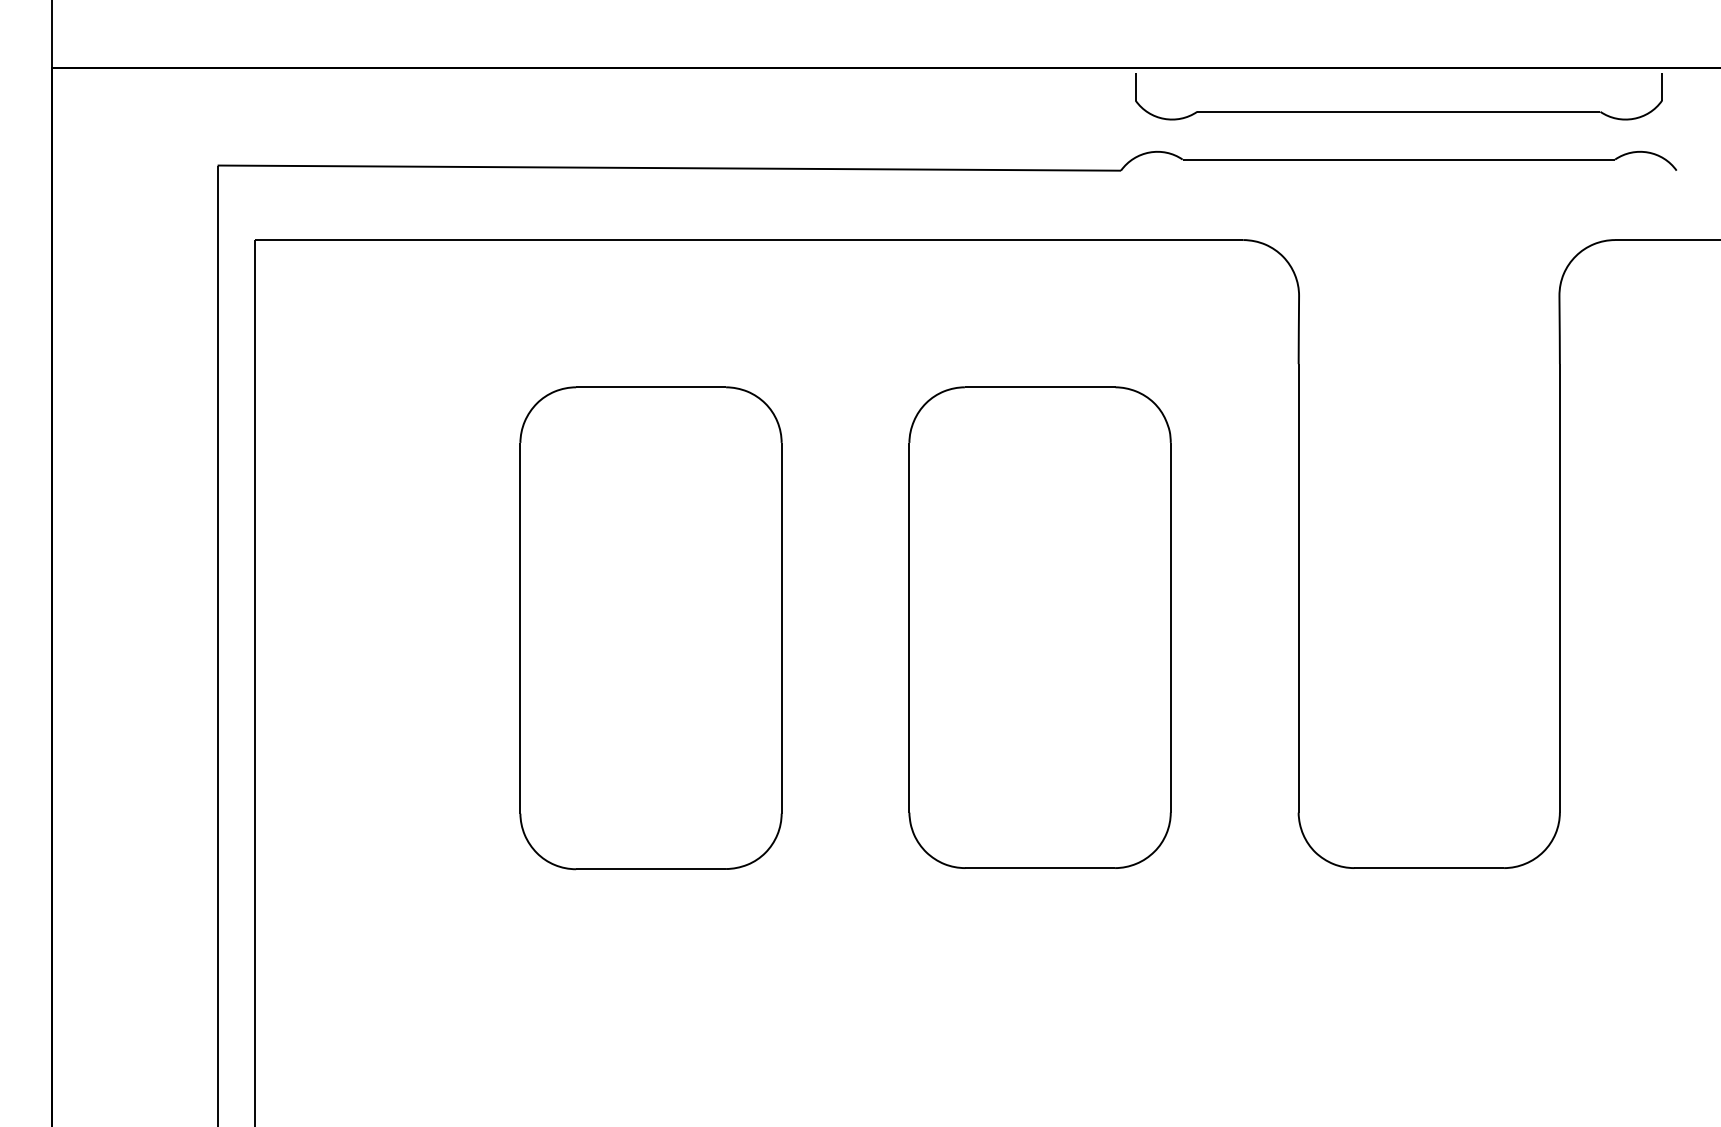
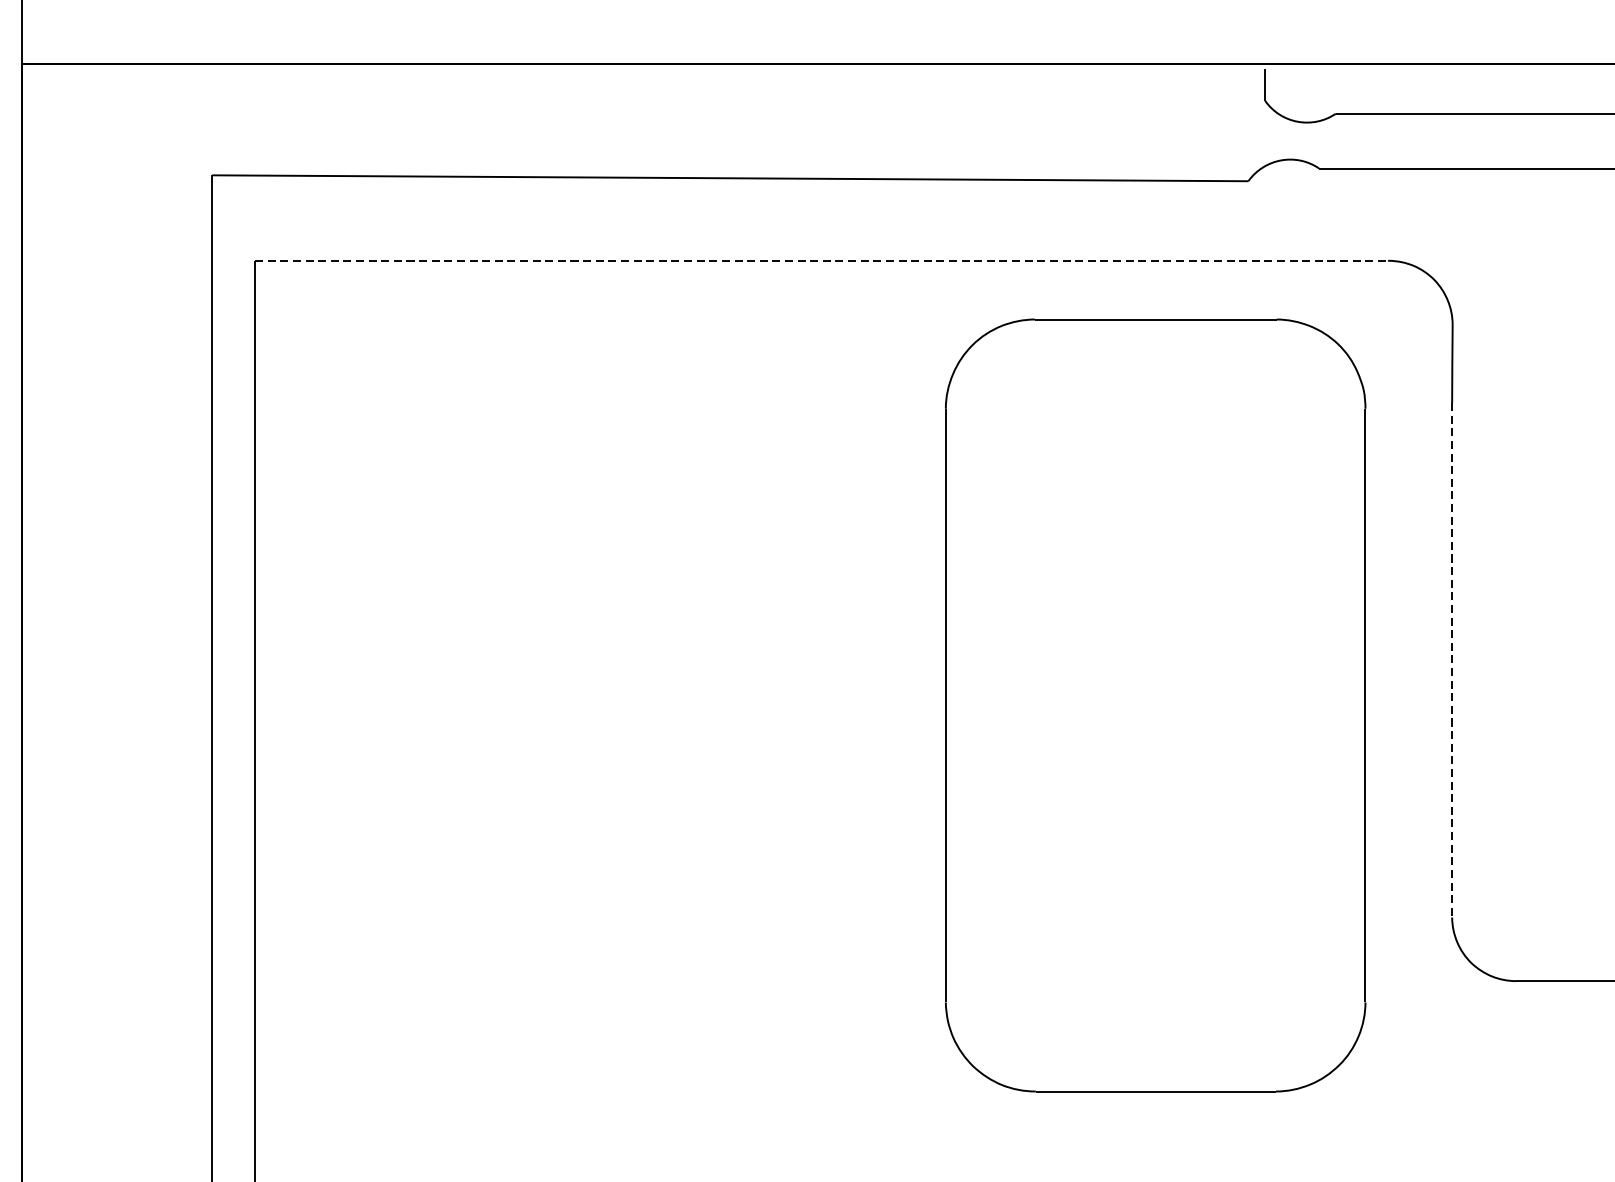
line: (748, 240) -> (821, 261), solid -> dashed
line: (1298, 588) -> (1451, 660), solid -> dashed
part: (1039, 627) -> (1154, 705), size x1.4
part: (650, 628) -> (708, 706), removed

